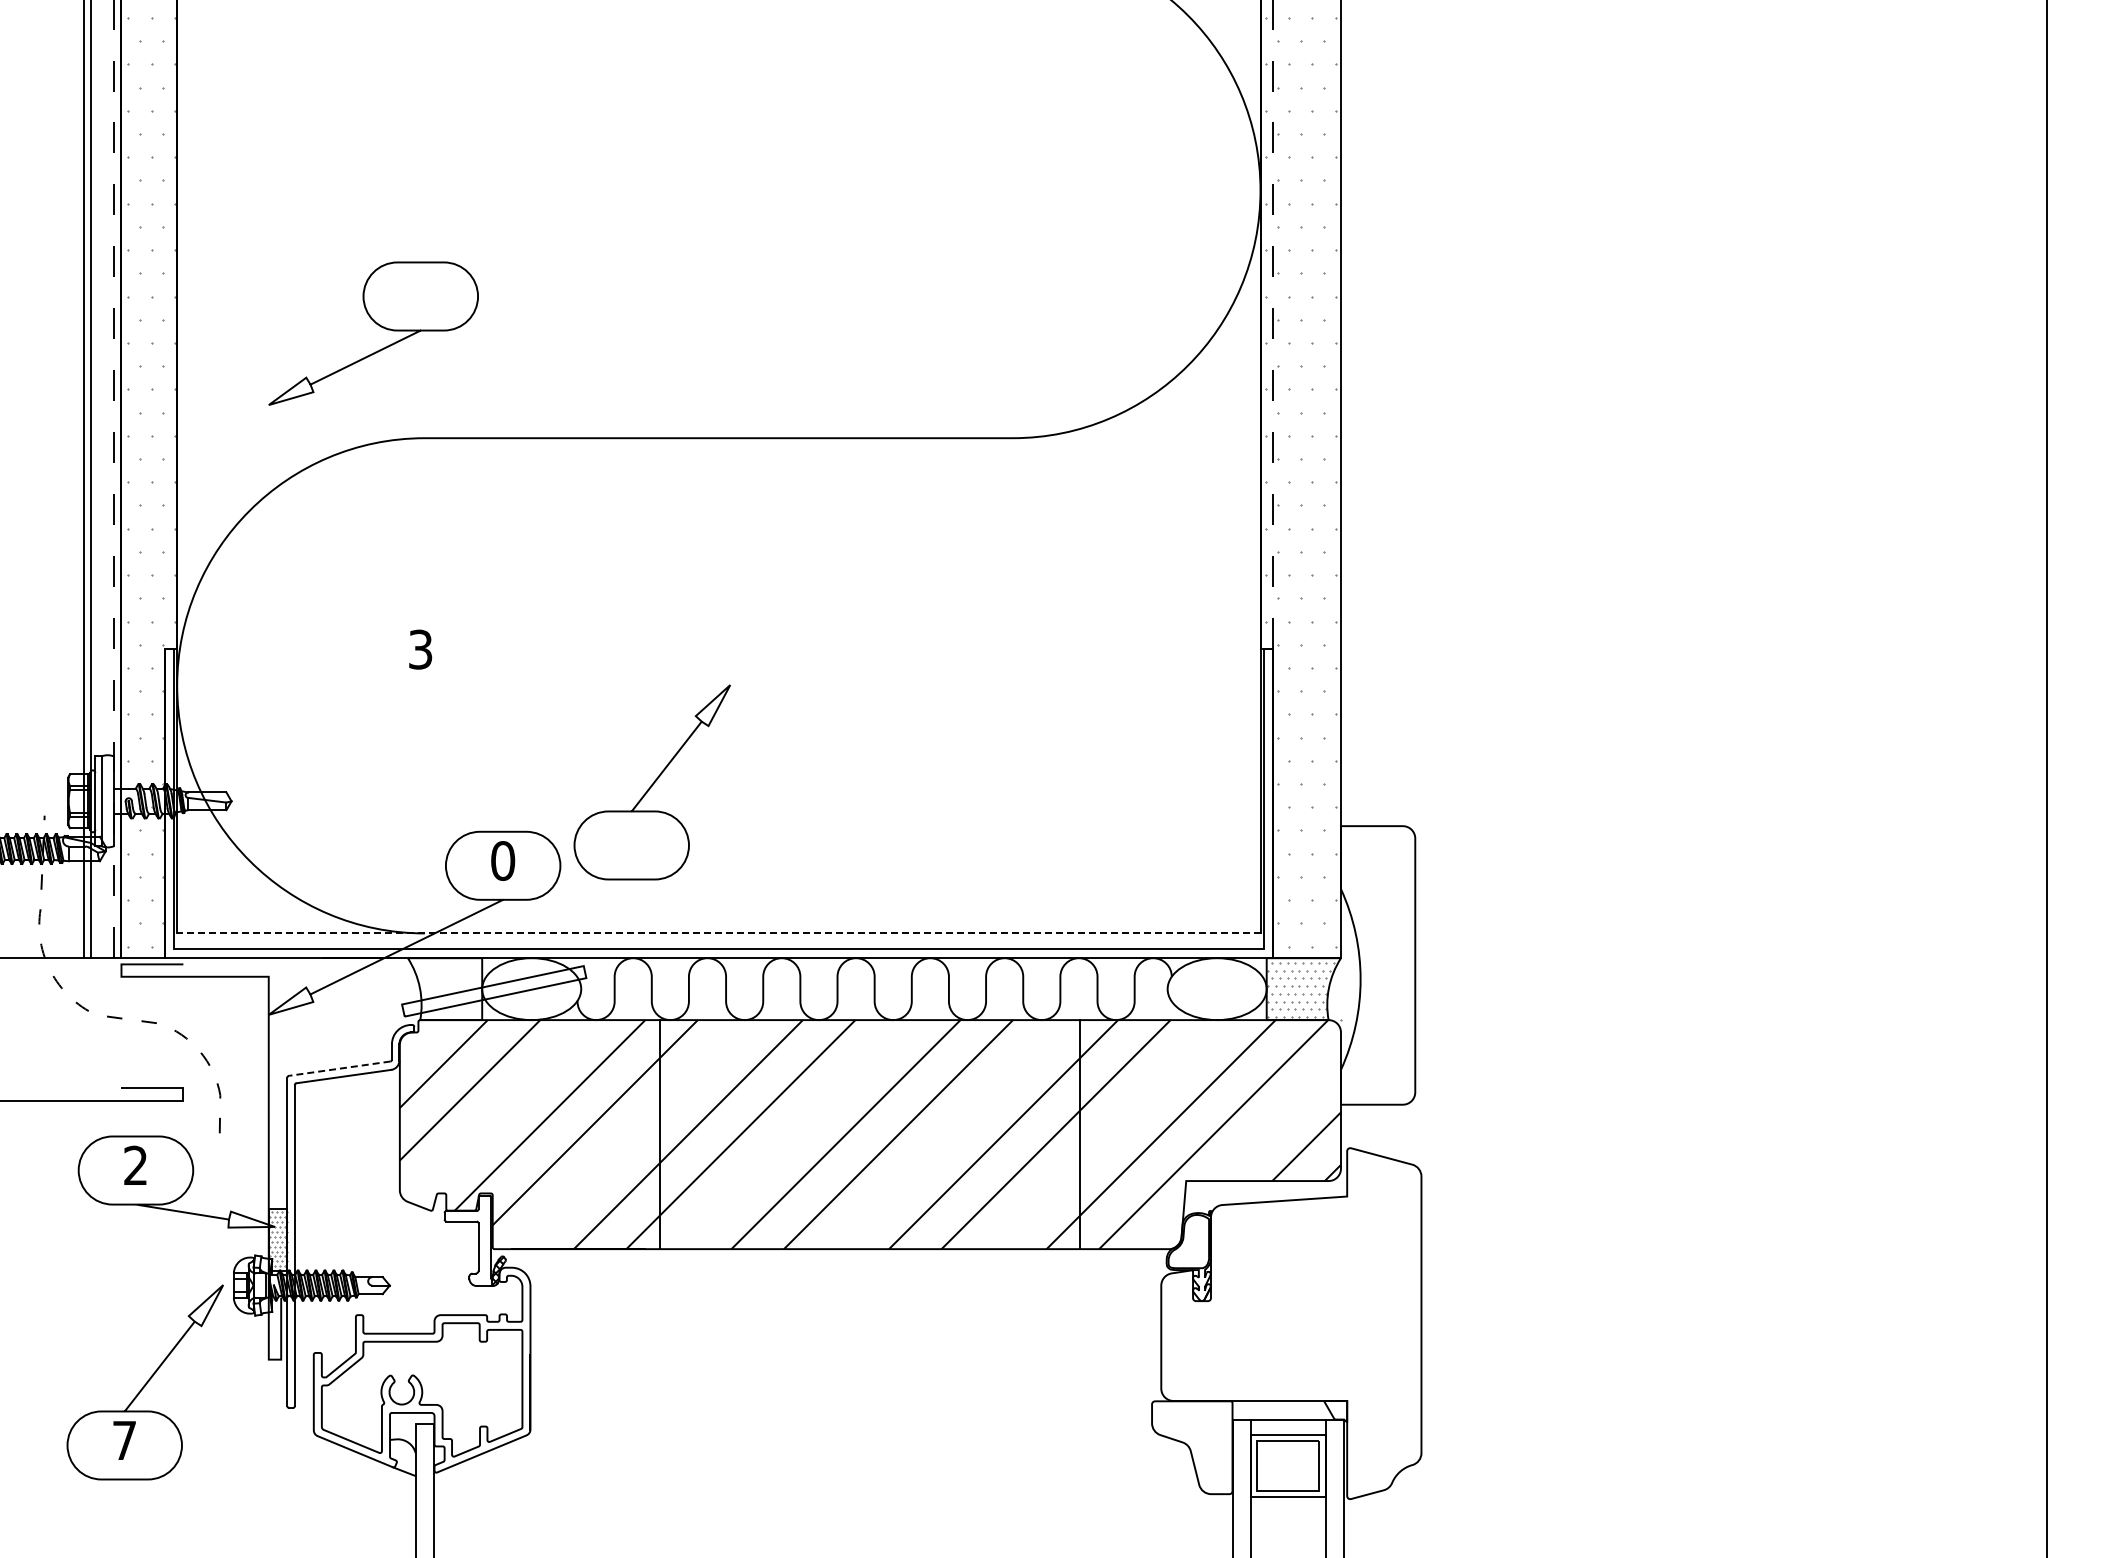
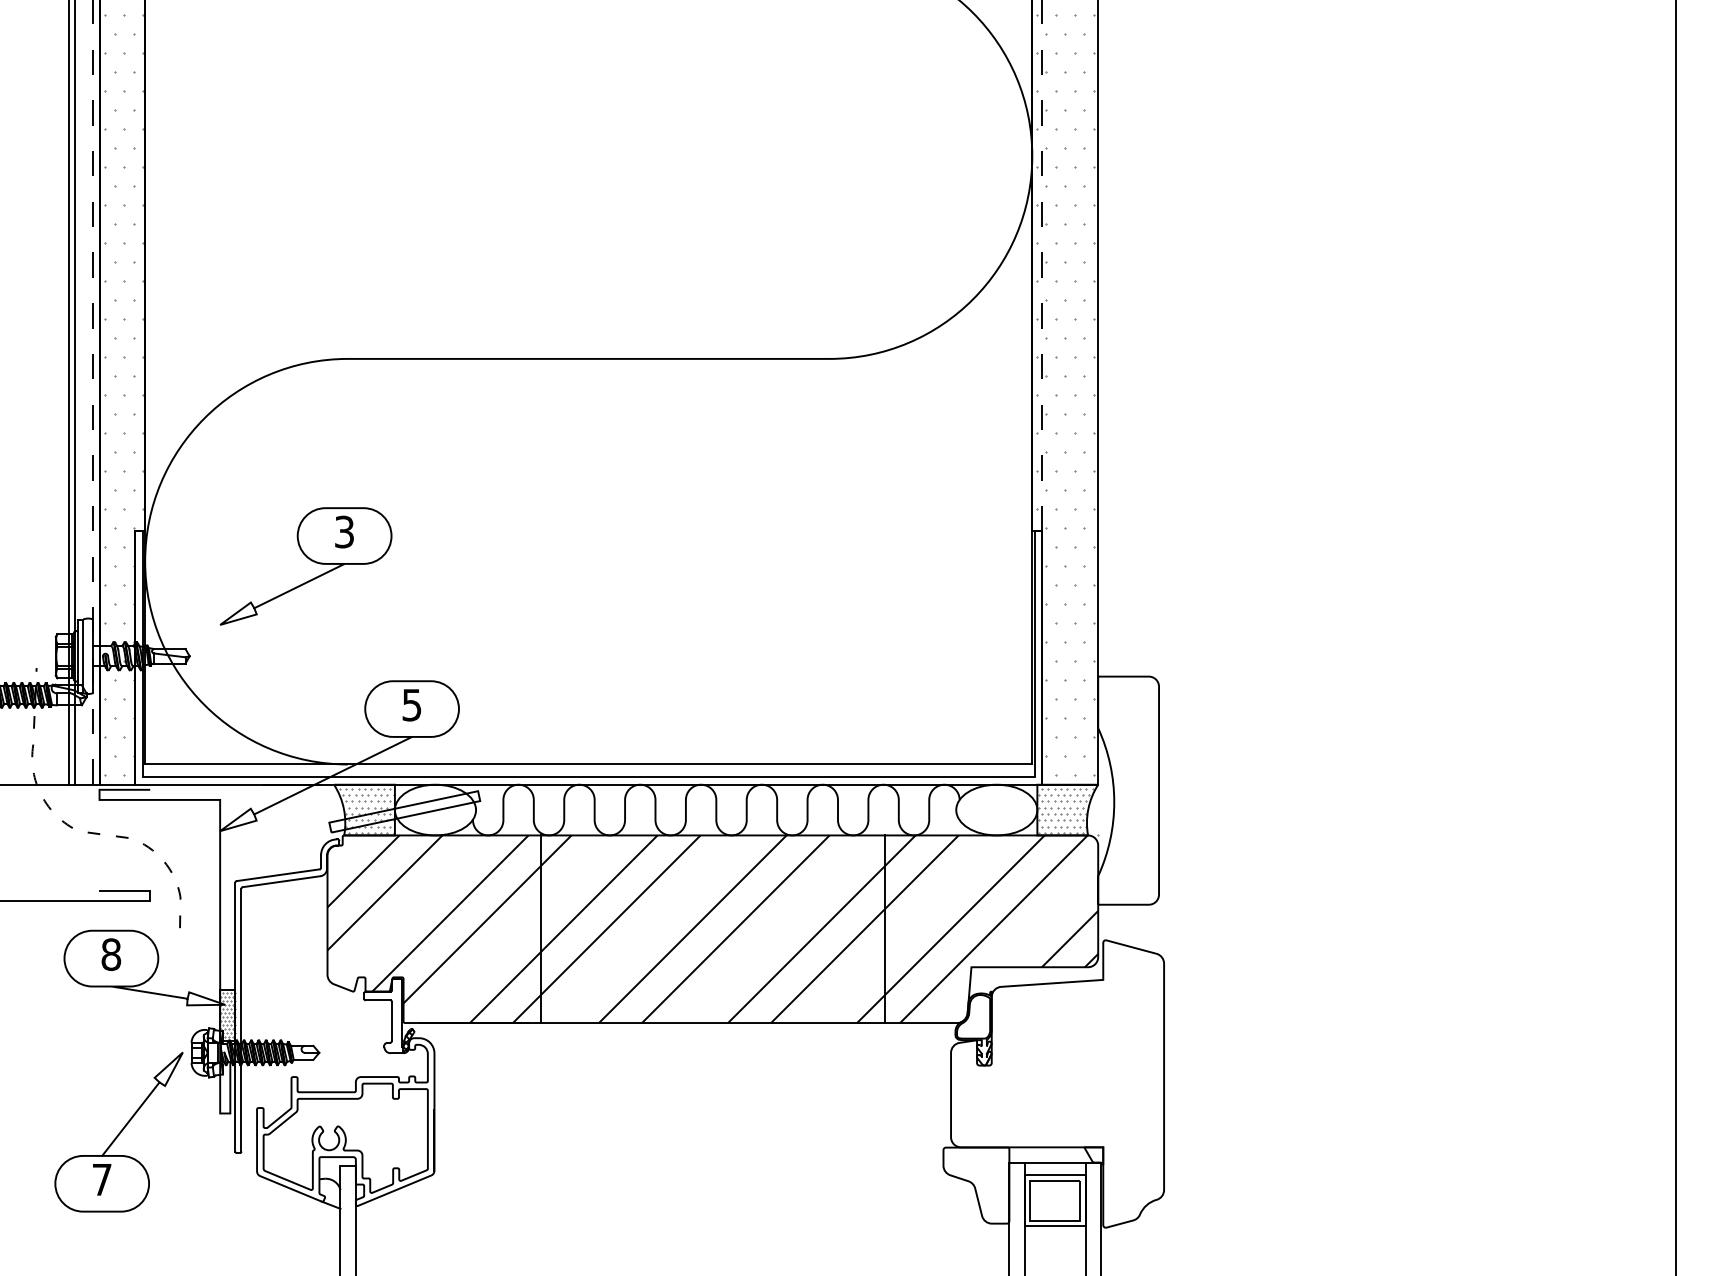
curve: (379, 326) -> (310, 560), moved
curve: (652, 783) -> (534, 641), removed
text: (503, 860) -> (412, 704), 0 -> 5
line: (718, 933) -> (588, 764), dashed -> solid
hatch: (447, 989) -> (366, 810), added
line: (339, 1068) -> (278, 875), dashed -> solid
text: (135, 1165) -> (111, 954), 2 -> 8

